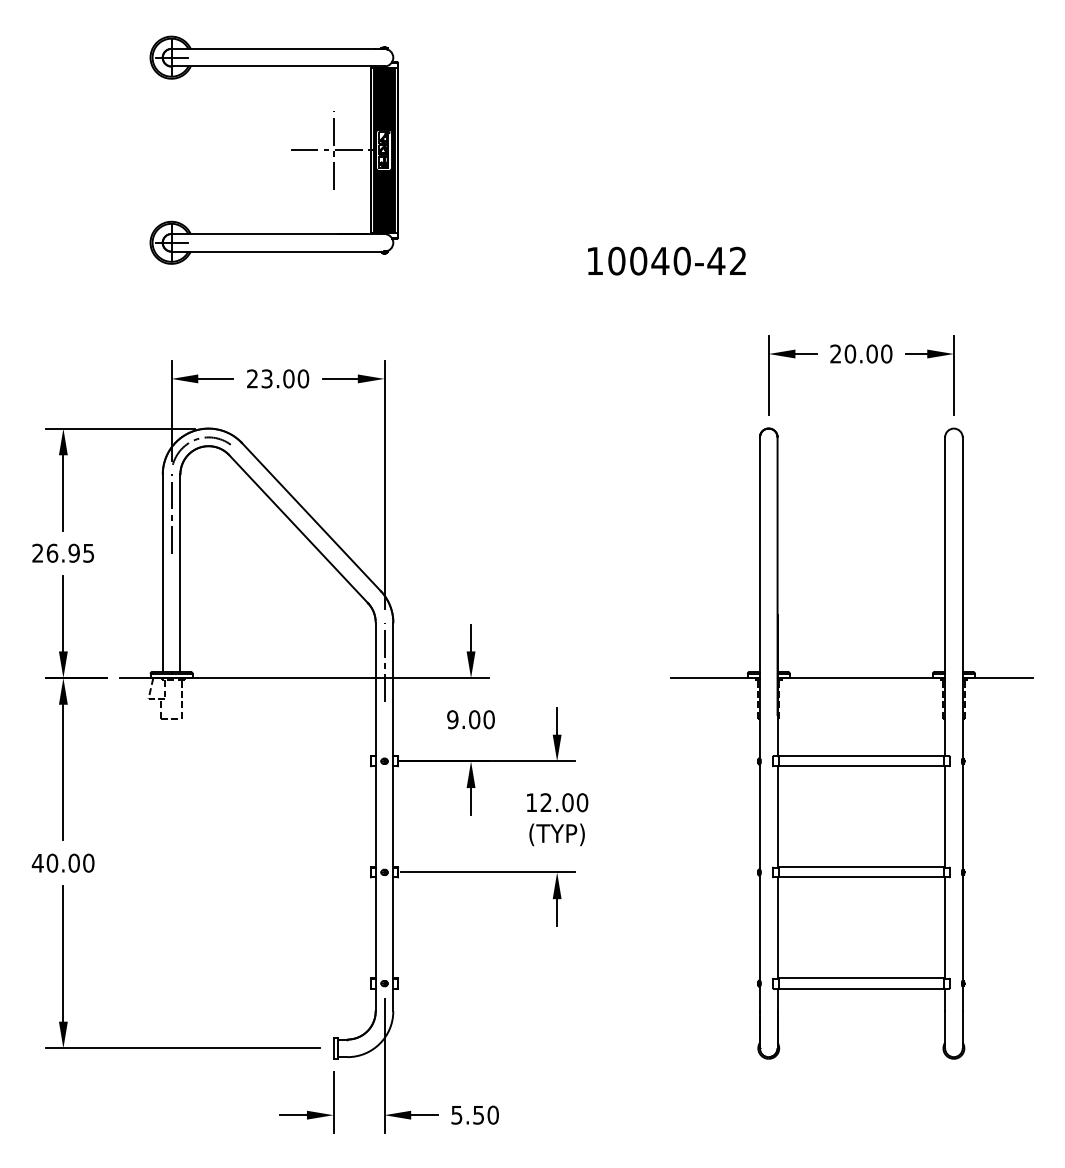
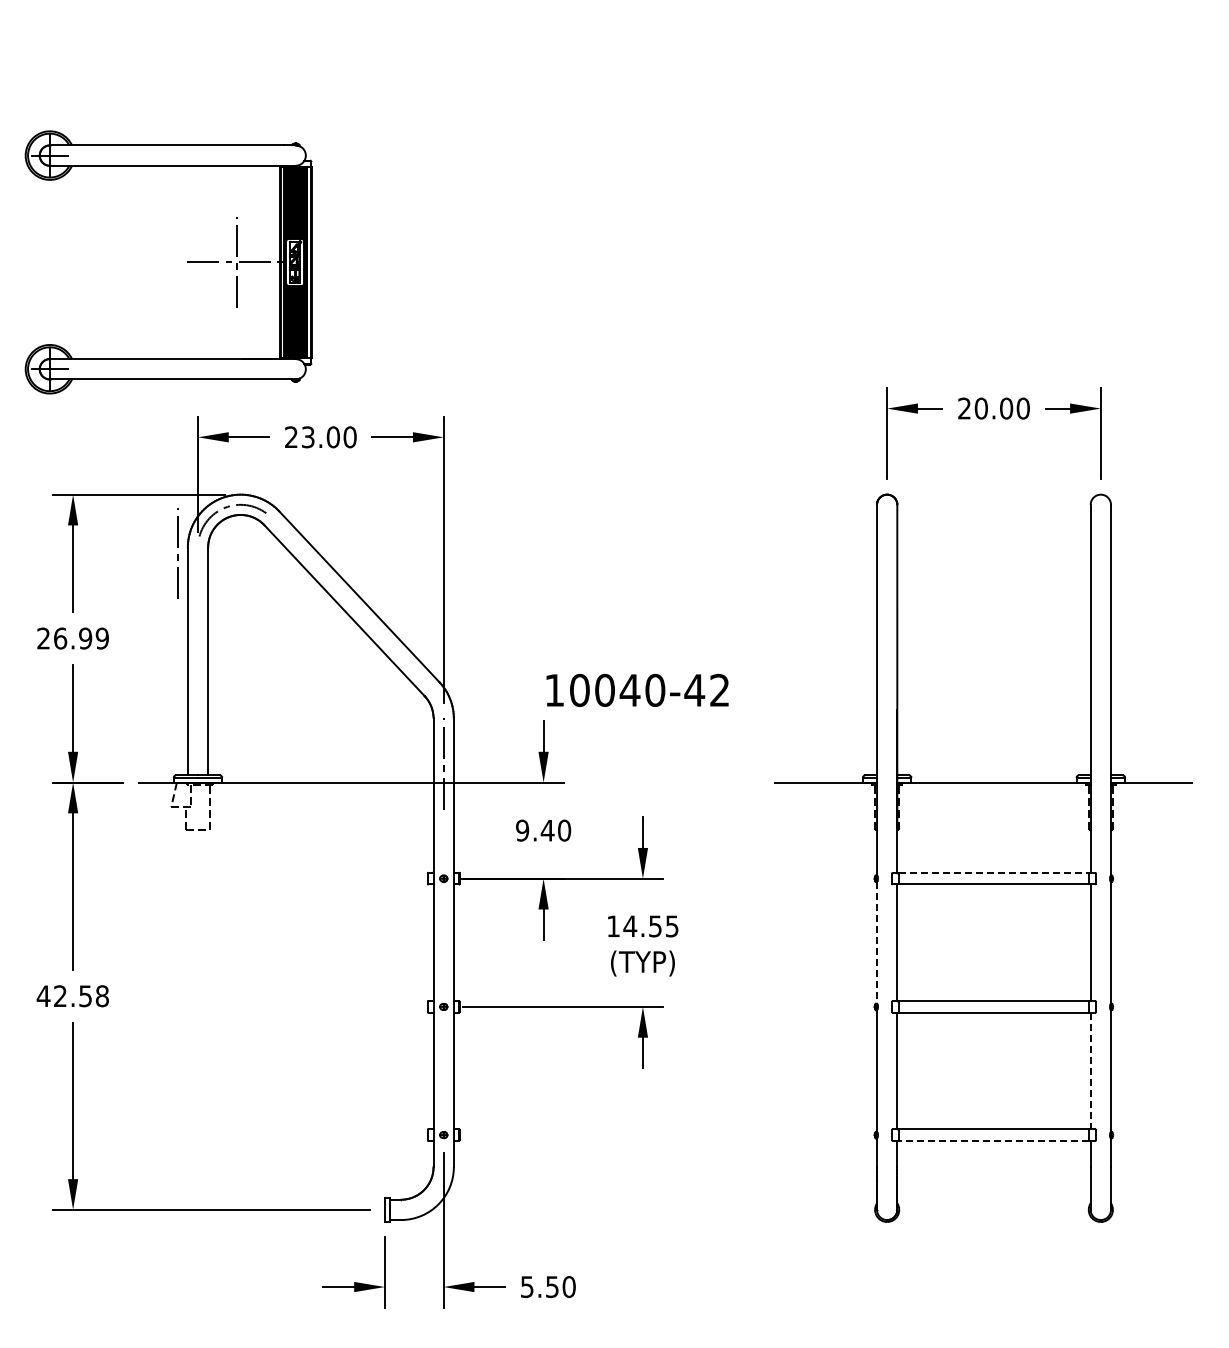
part: (290, 150) -> (187, 262), moved
text: (666, 260) -> (637, 689), moved
line: (171, 515) -> (177, 554), moved
text: (87, 553) -> (101, 638), 26.95 -> 26.99
text: (474, 719) -> (547, 830), 9.00 -> 9.40
line: (861, 756) -> (994, 872), solid -> dashed
text: (563, 802) -> (650, 926), 12.00 -> 14.55
line: (760, 817) -> (877, 943), solid -> dashed
text: (70, 863) -> (81, 996), 40.00 -> 42.58
line: (944, 928) -> (1090, 1071), solid -> dashed
line: (860, 988) -> (993, 1140), solid -> dashed

